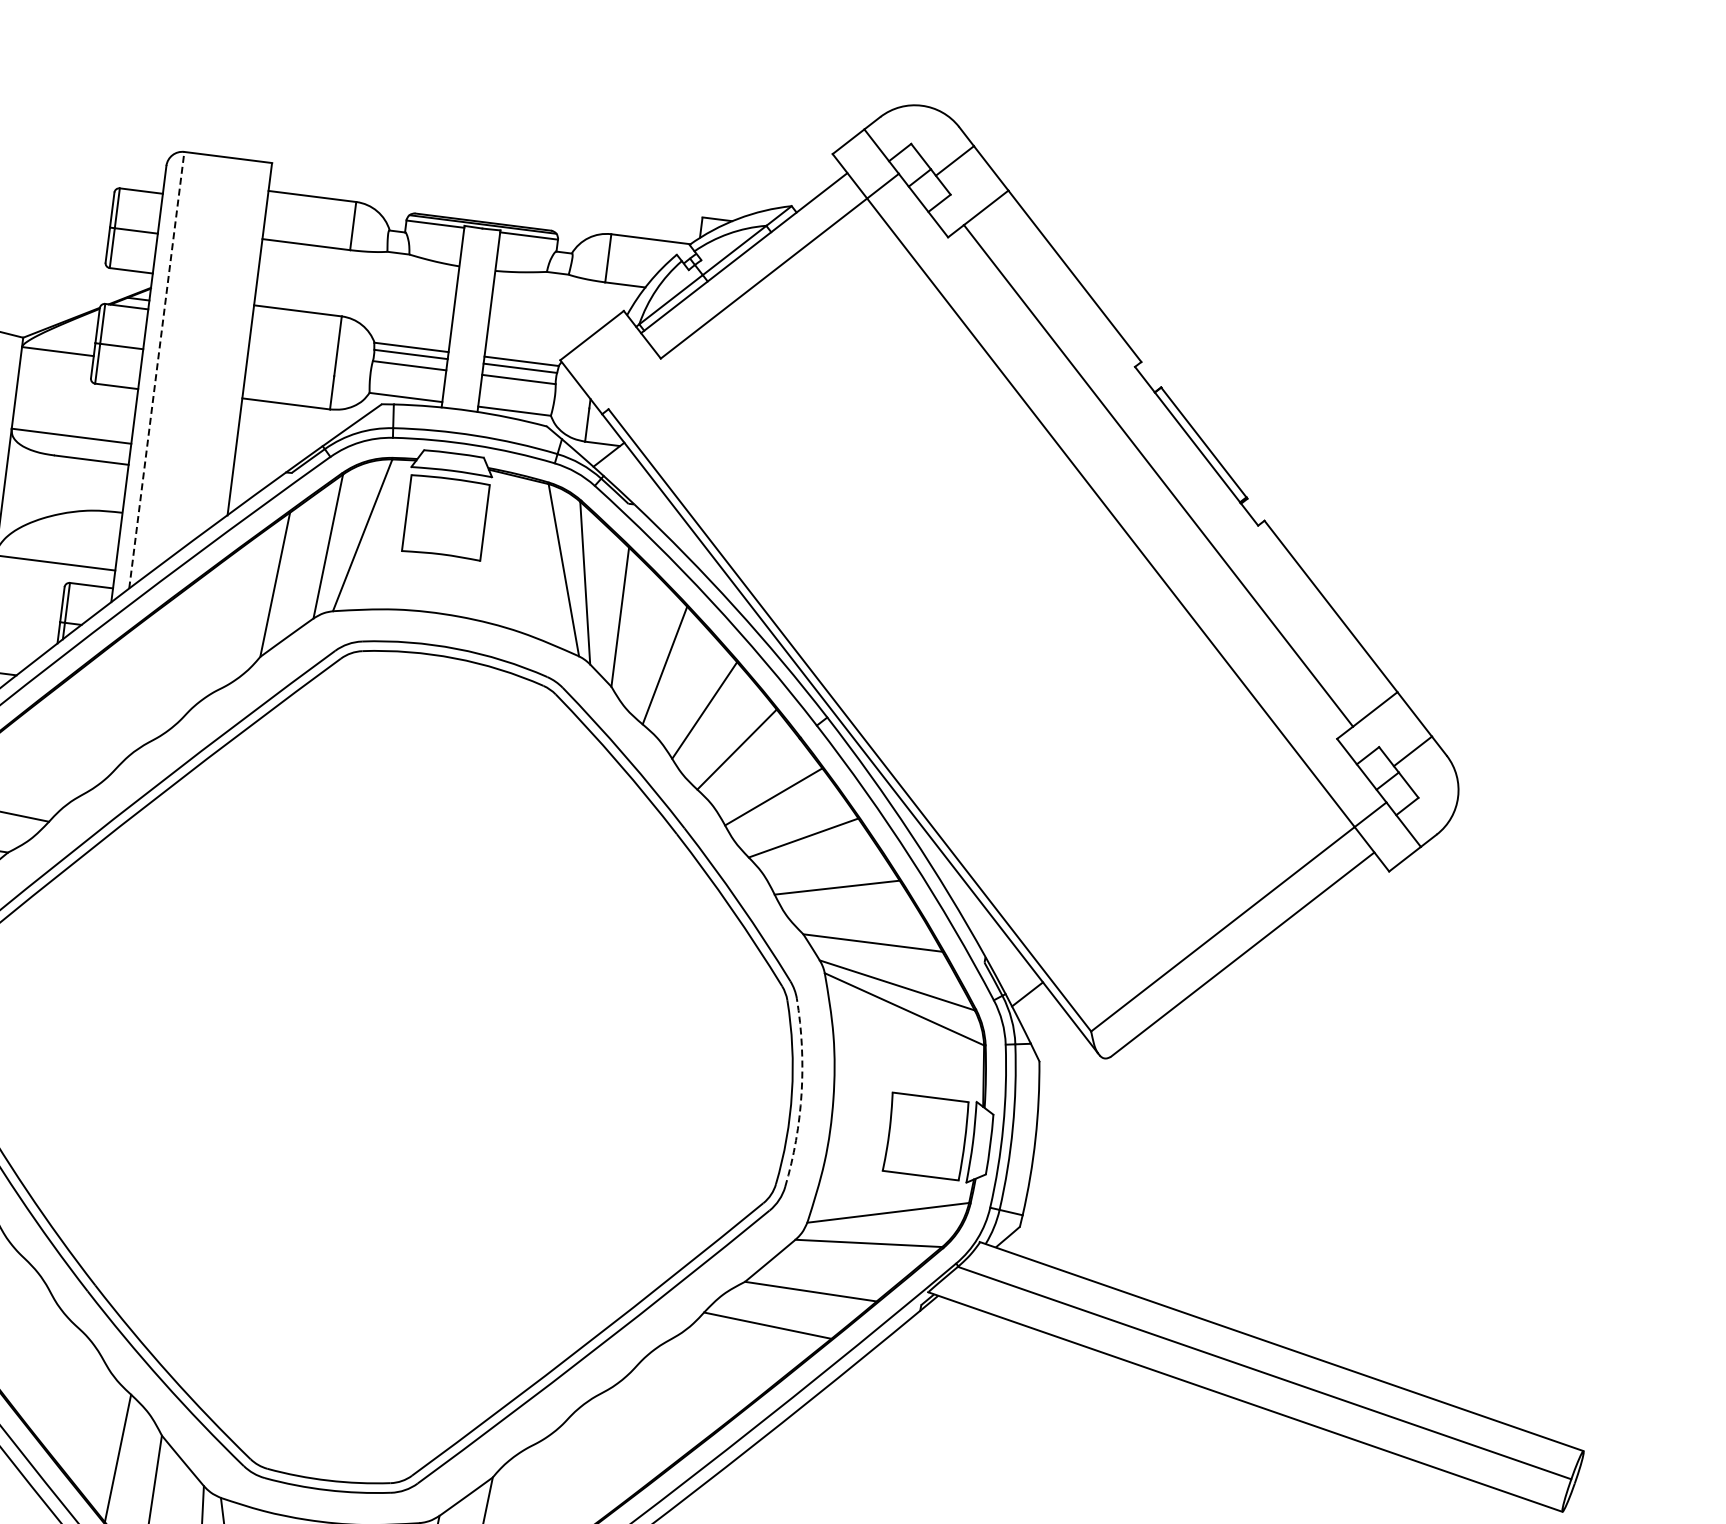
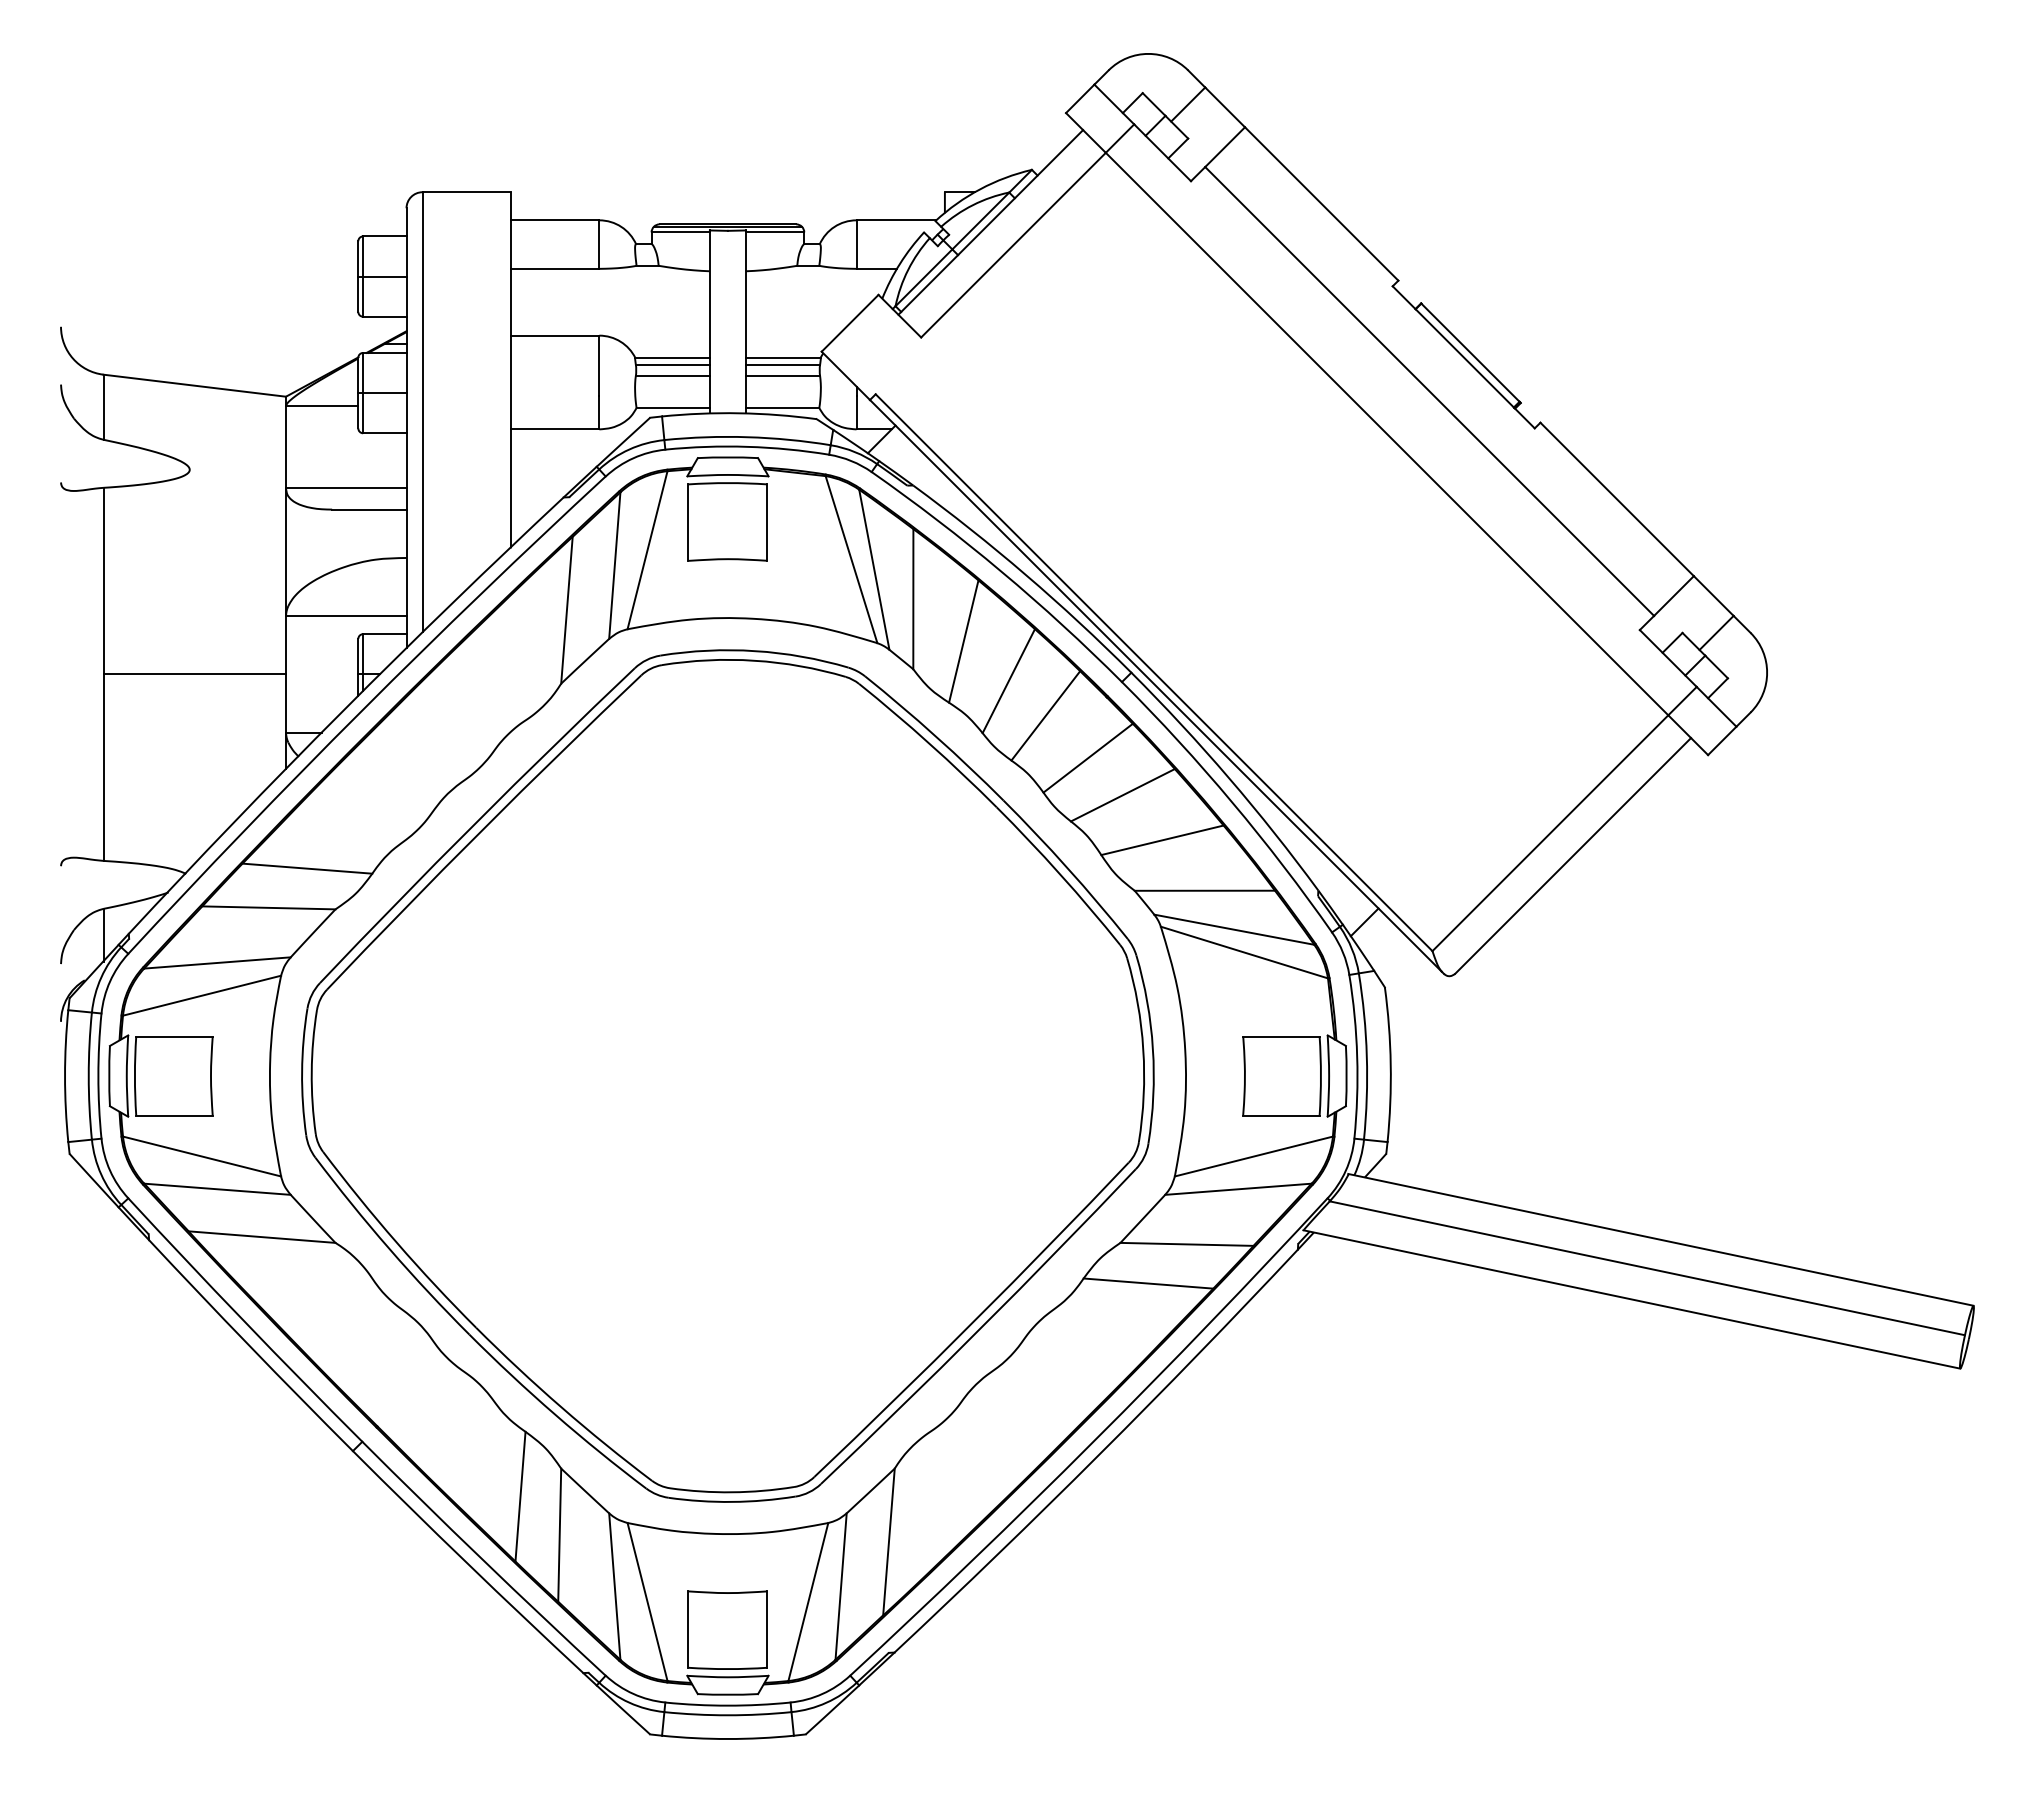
line: (156, 369) -> (422, 411), dashed -> solid
arc: (801, 1092) -> (1152, 1048), dashed -> solid

